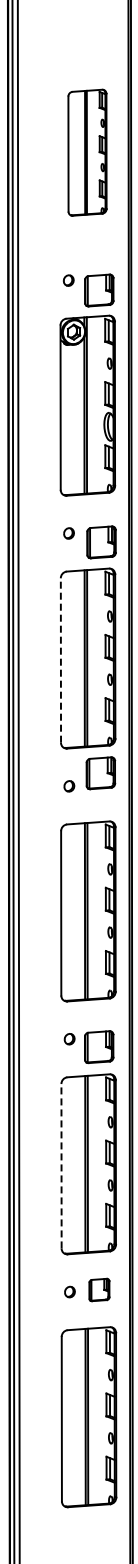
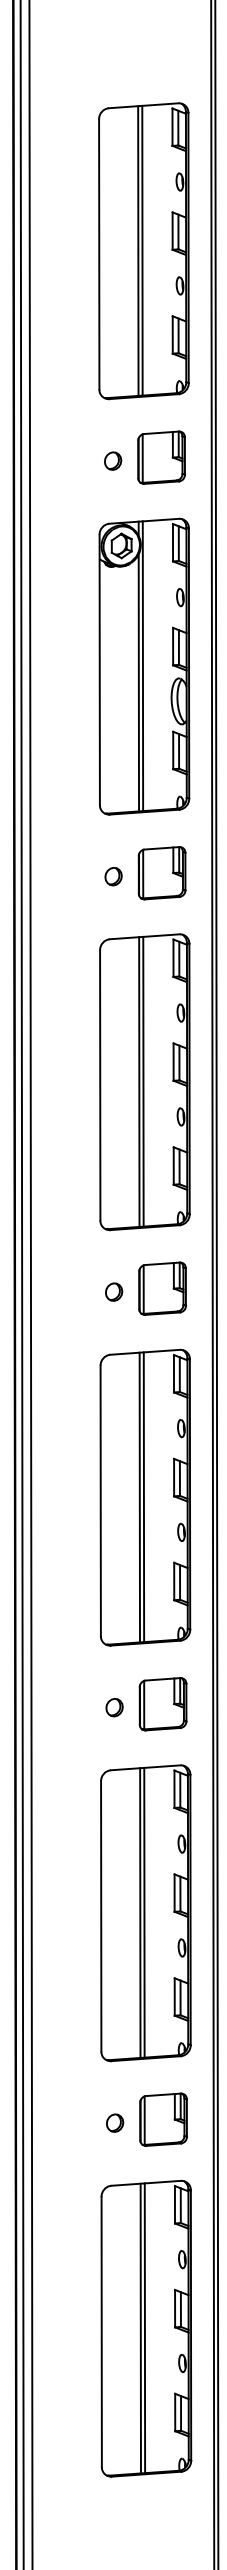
part: (87, 152) -> (143, 250), size x1.43
part: (99, 290) -> (161, 457), moved
part: (101, 542) -> (161, 873), moved
line: (60, 660) -> (99, 1085), dashed -> solid
part: (100, 773) -> (161, 1289), moved
part: (99, 1047) -> (163, 1704), moved
line: (61, 1165) -> (101, 1915), dashed -> solid
part: (99, 1289) -> (163, 2118), size x1.43

